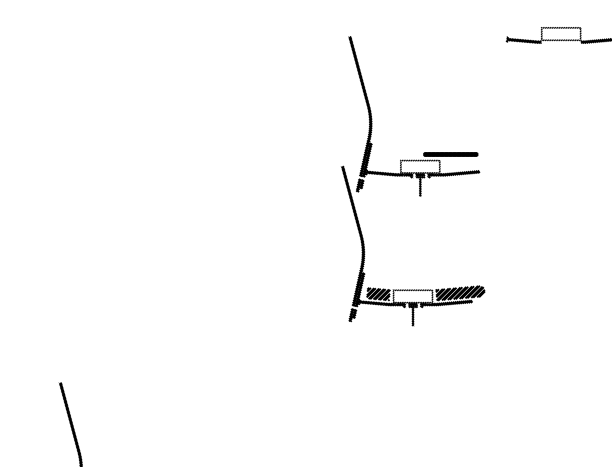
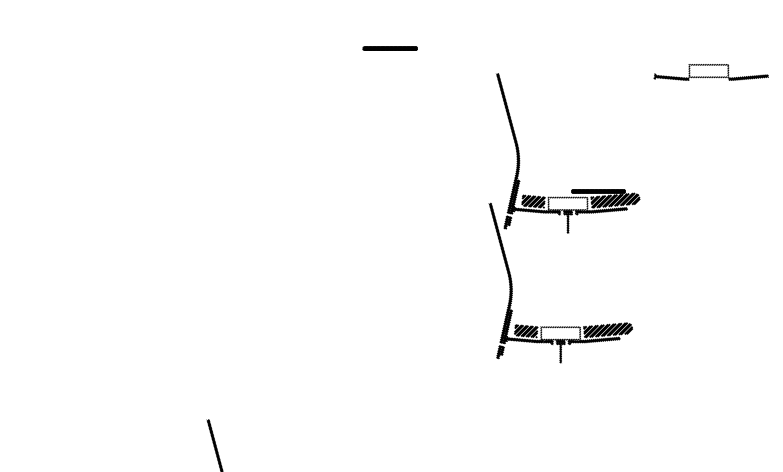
line: (241, 11) -> (389, 48), added
hatch: (466, 163) -> (614, 200), added
hatch: (385, 164) -> (533, 201), added

